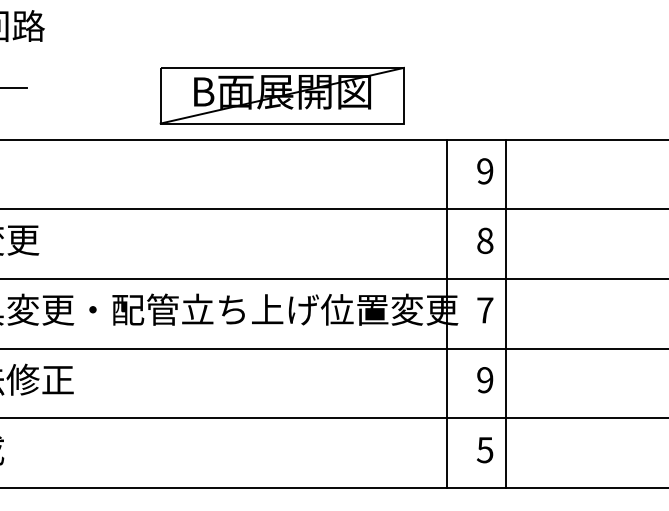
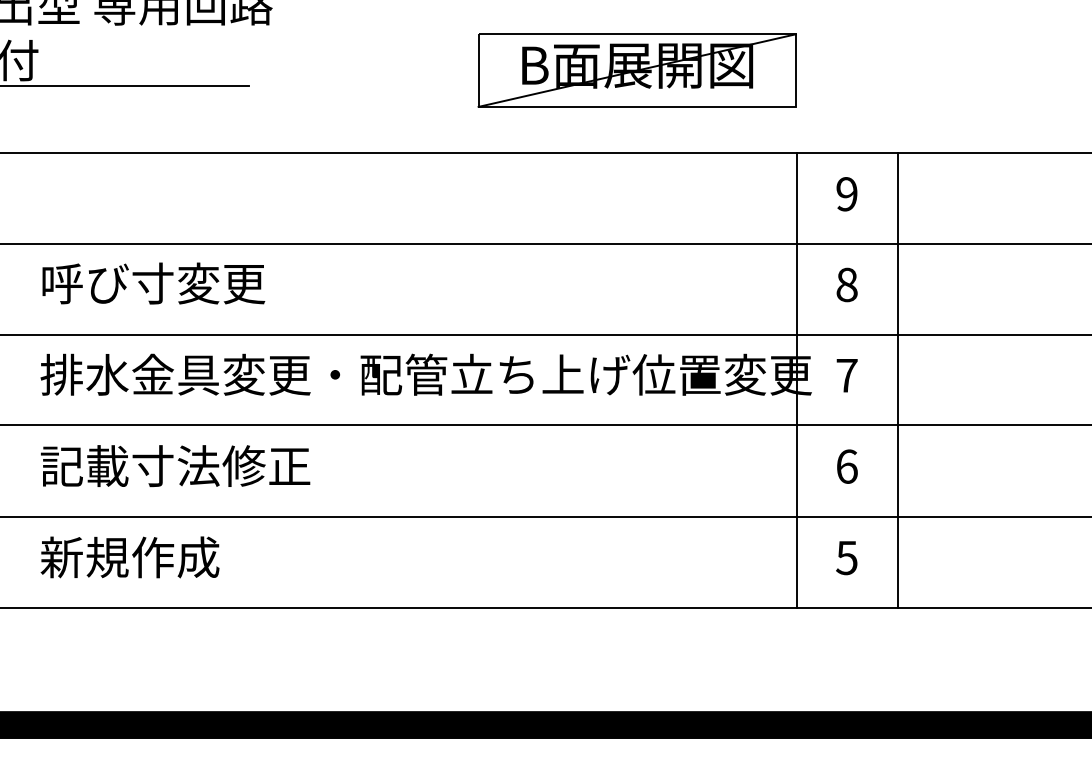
part: (281, 95) -> (636, 70), moved
line: (506, 314) -> (897, 380), moved
text: (484, 380) -> (846, 466), 9 -> 6

